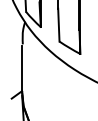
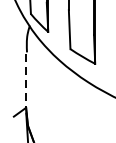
line: (22, 69) -> (26, 82), solid -> dashed

